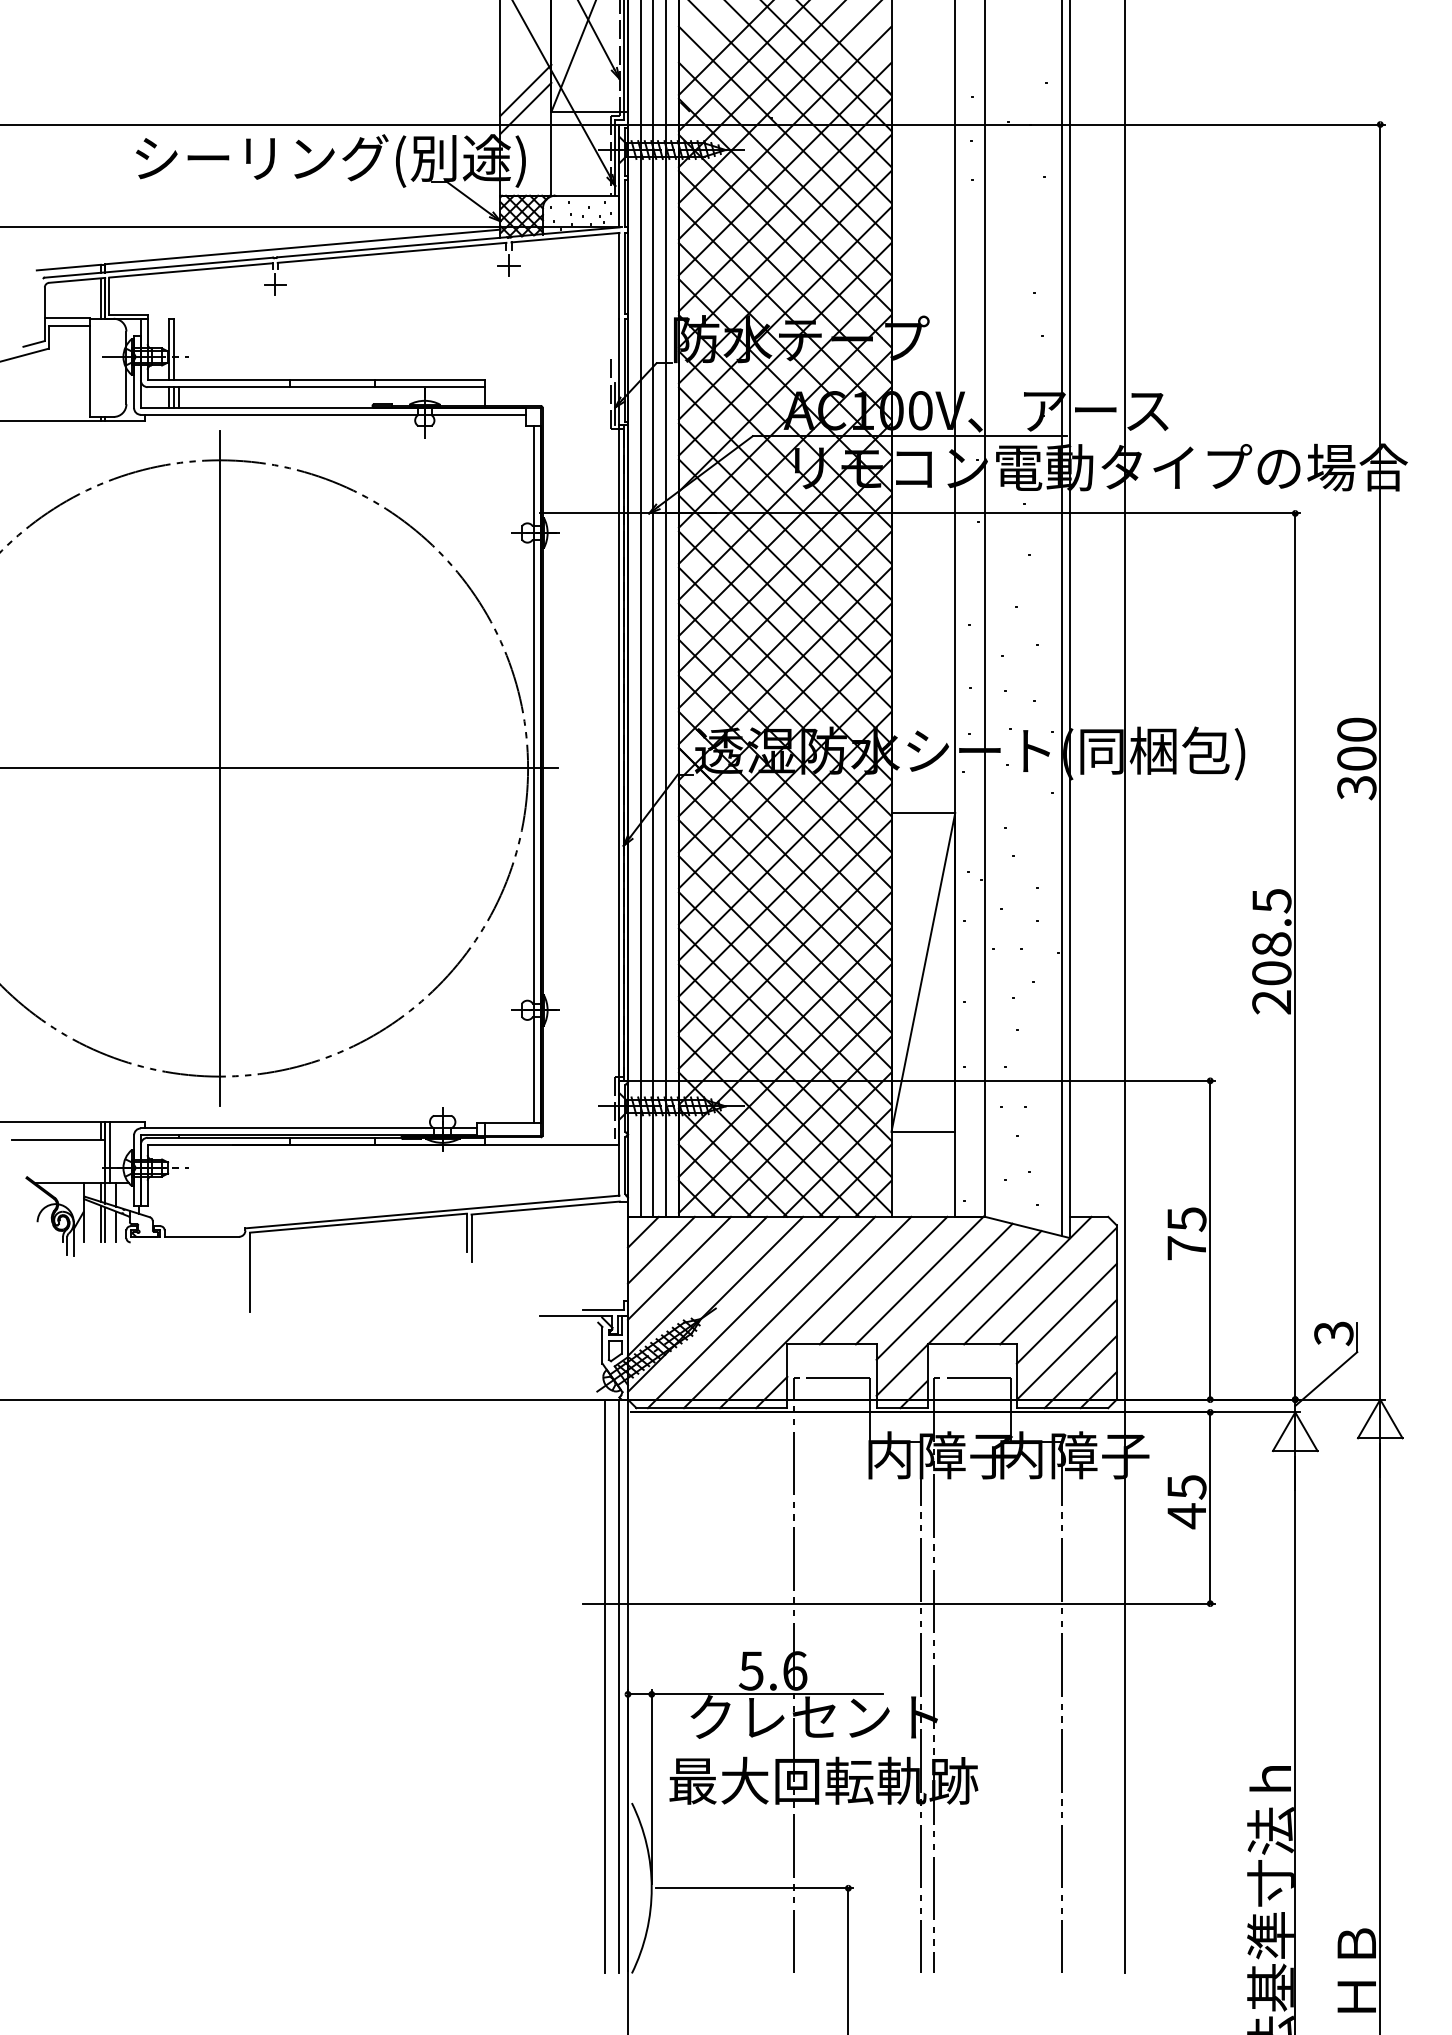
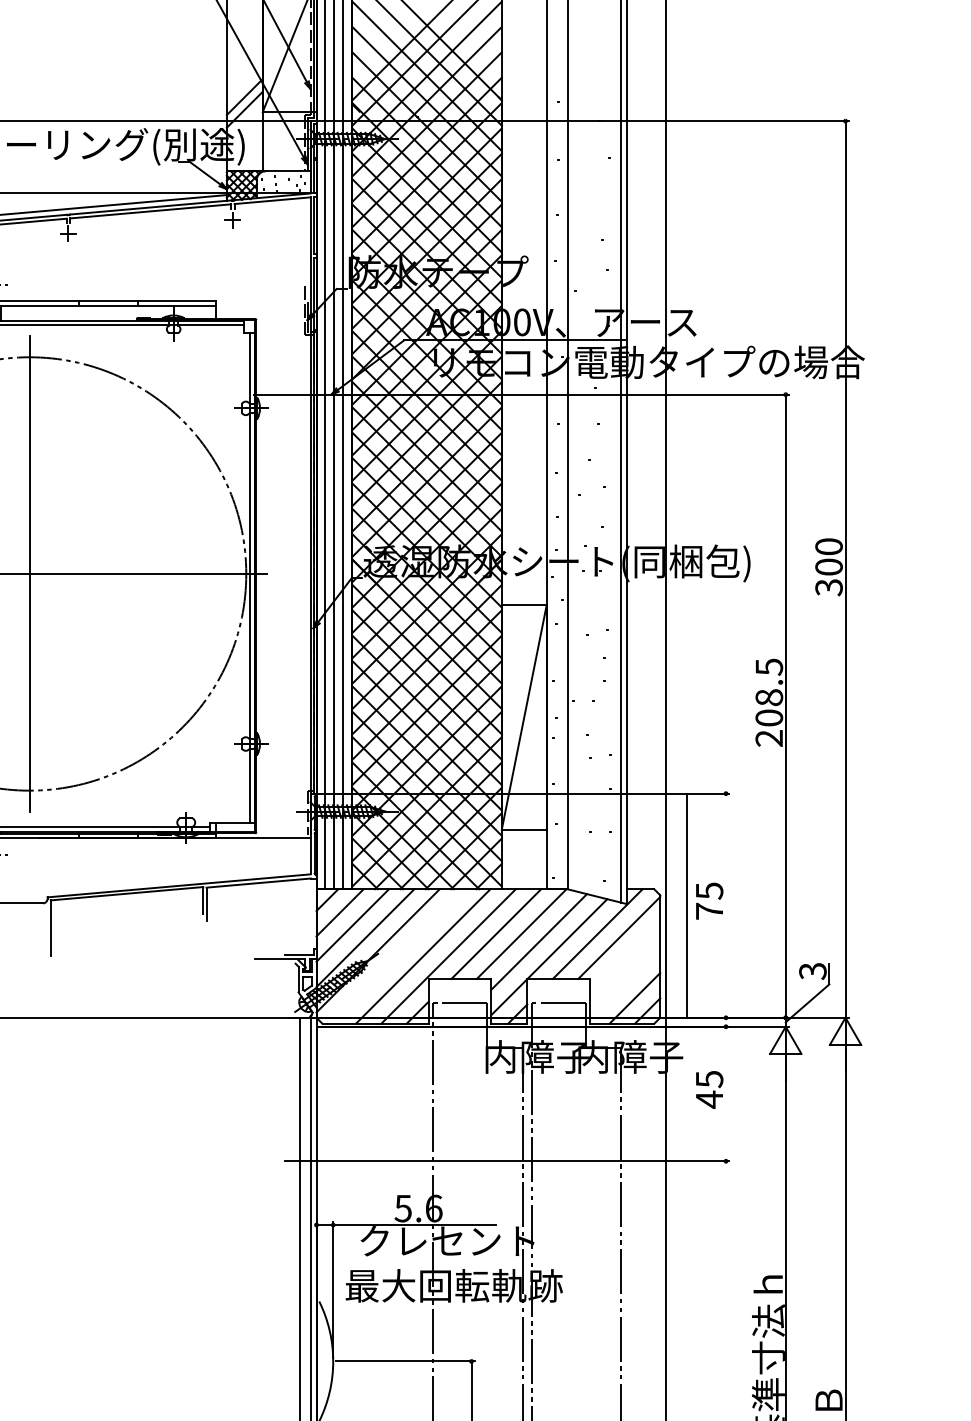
line: (1210, 1239) -> (686, 905), moved
line: (743, 1312) -> (397, 956), removed
line: (1066, 1313) -> (624, 957), removed
line: (1066, 1349) -> (624, 982), removed
line: (1210, 1507) -> (726, 1093), removed

